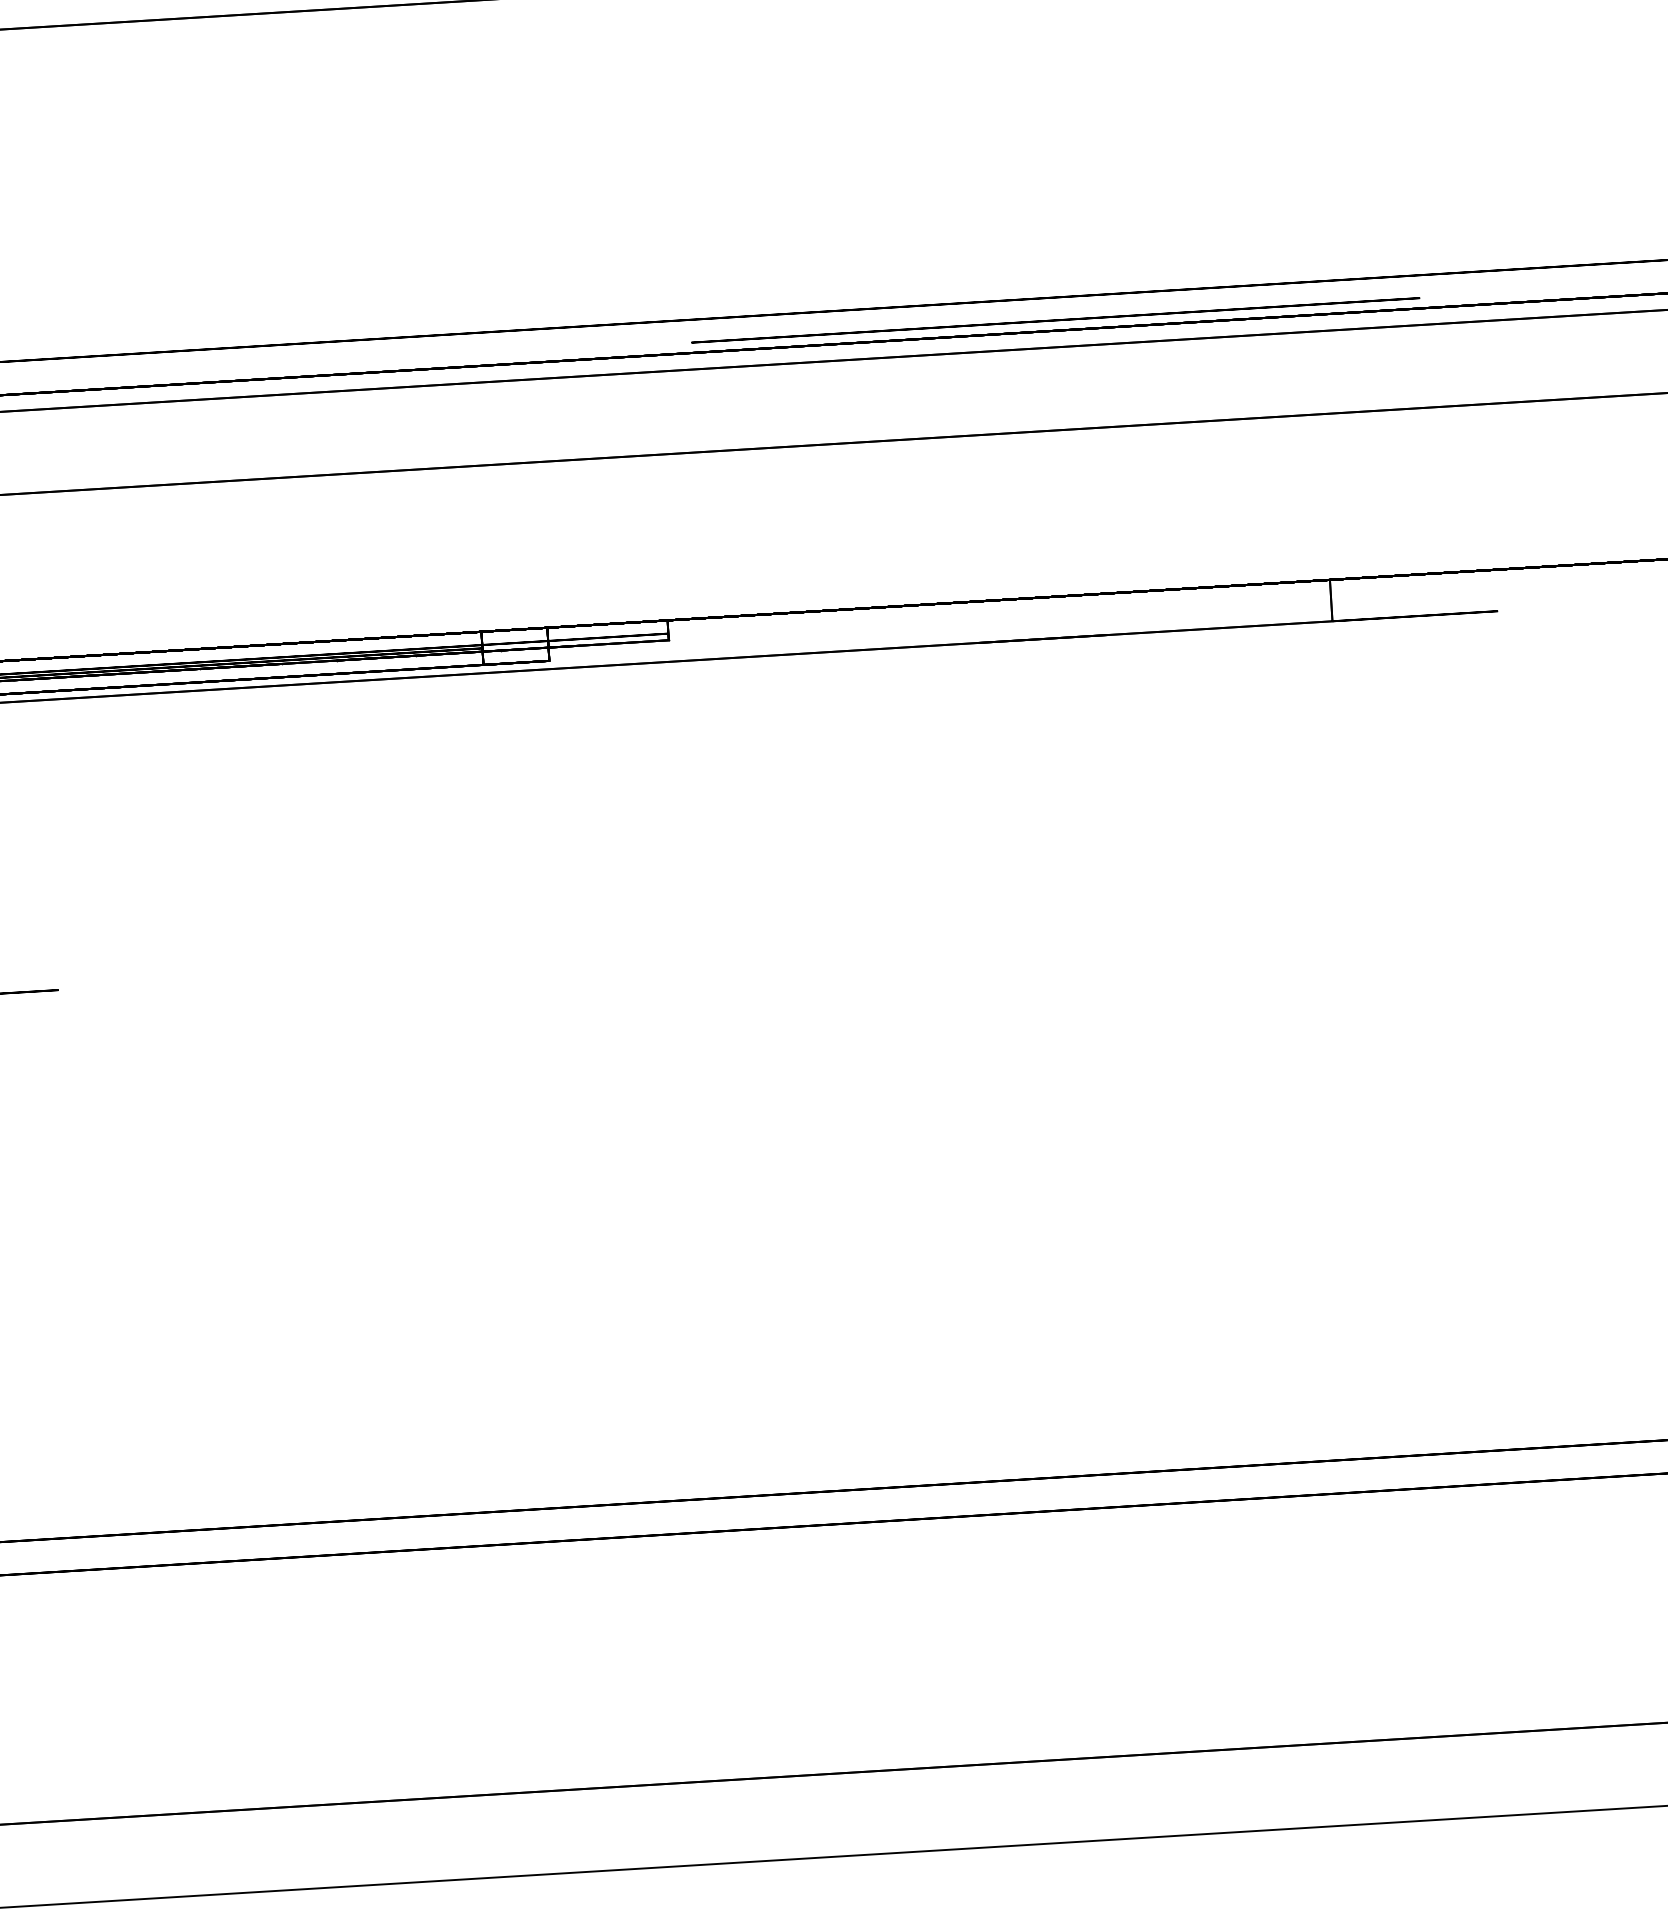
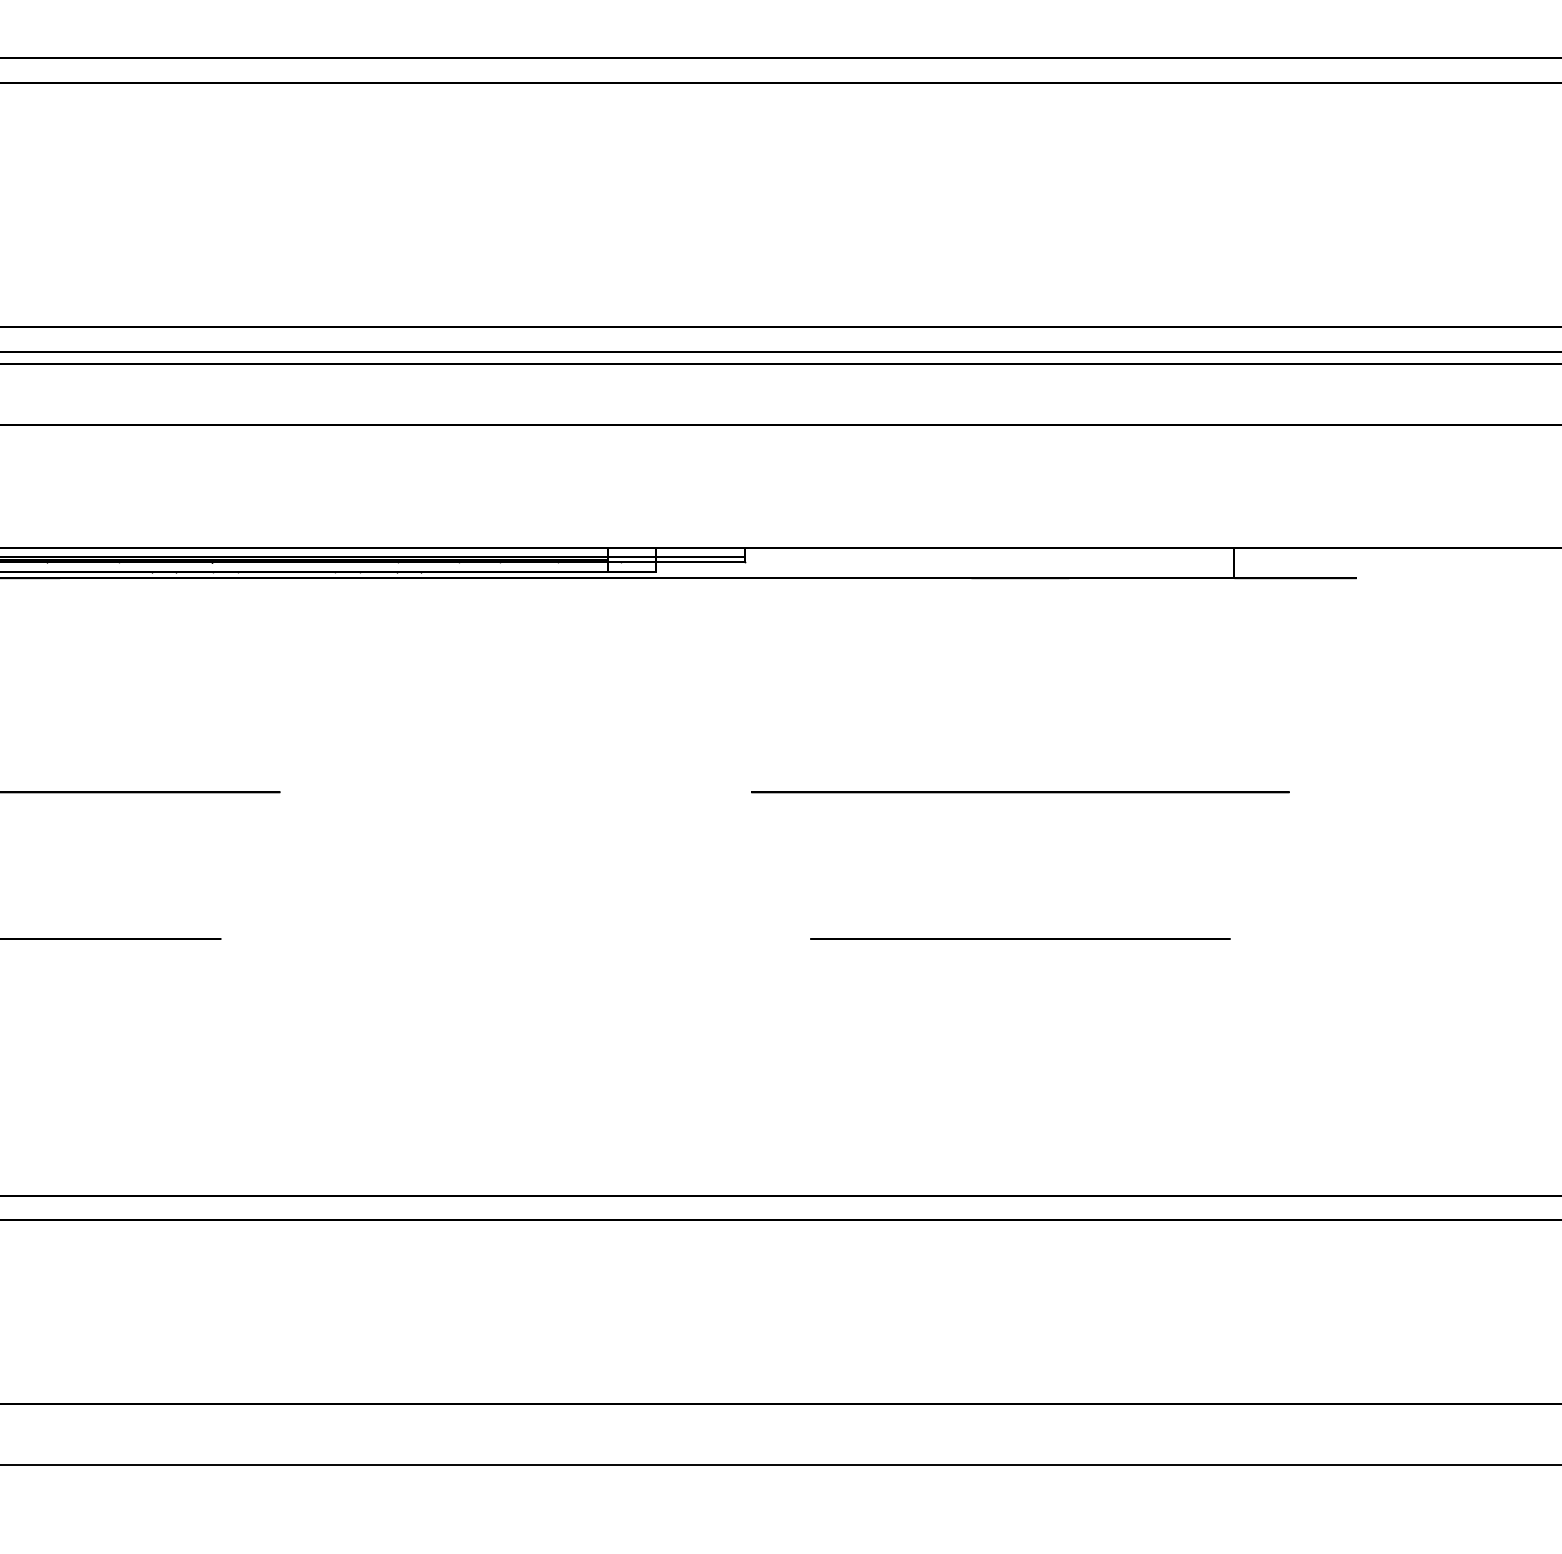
circle: (1055, 320) -> (1020, 792), moved
line: (1072, 1126) -> (1020, 938), added

